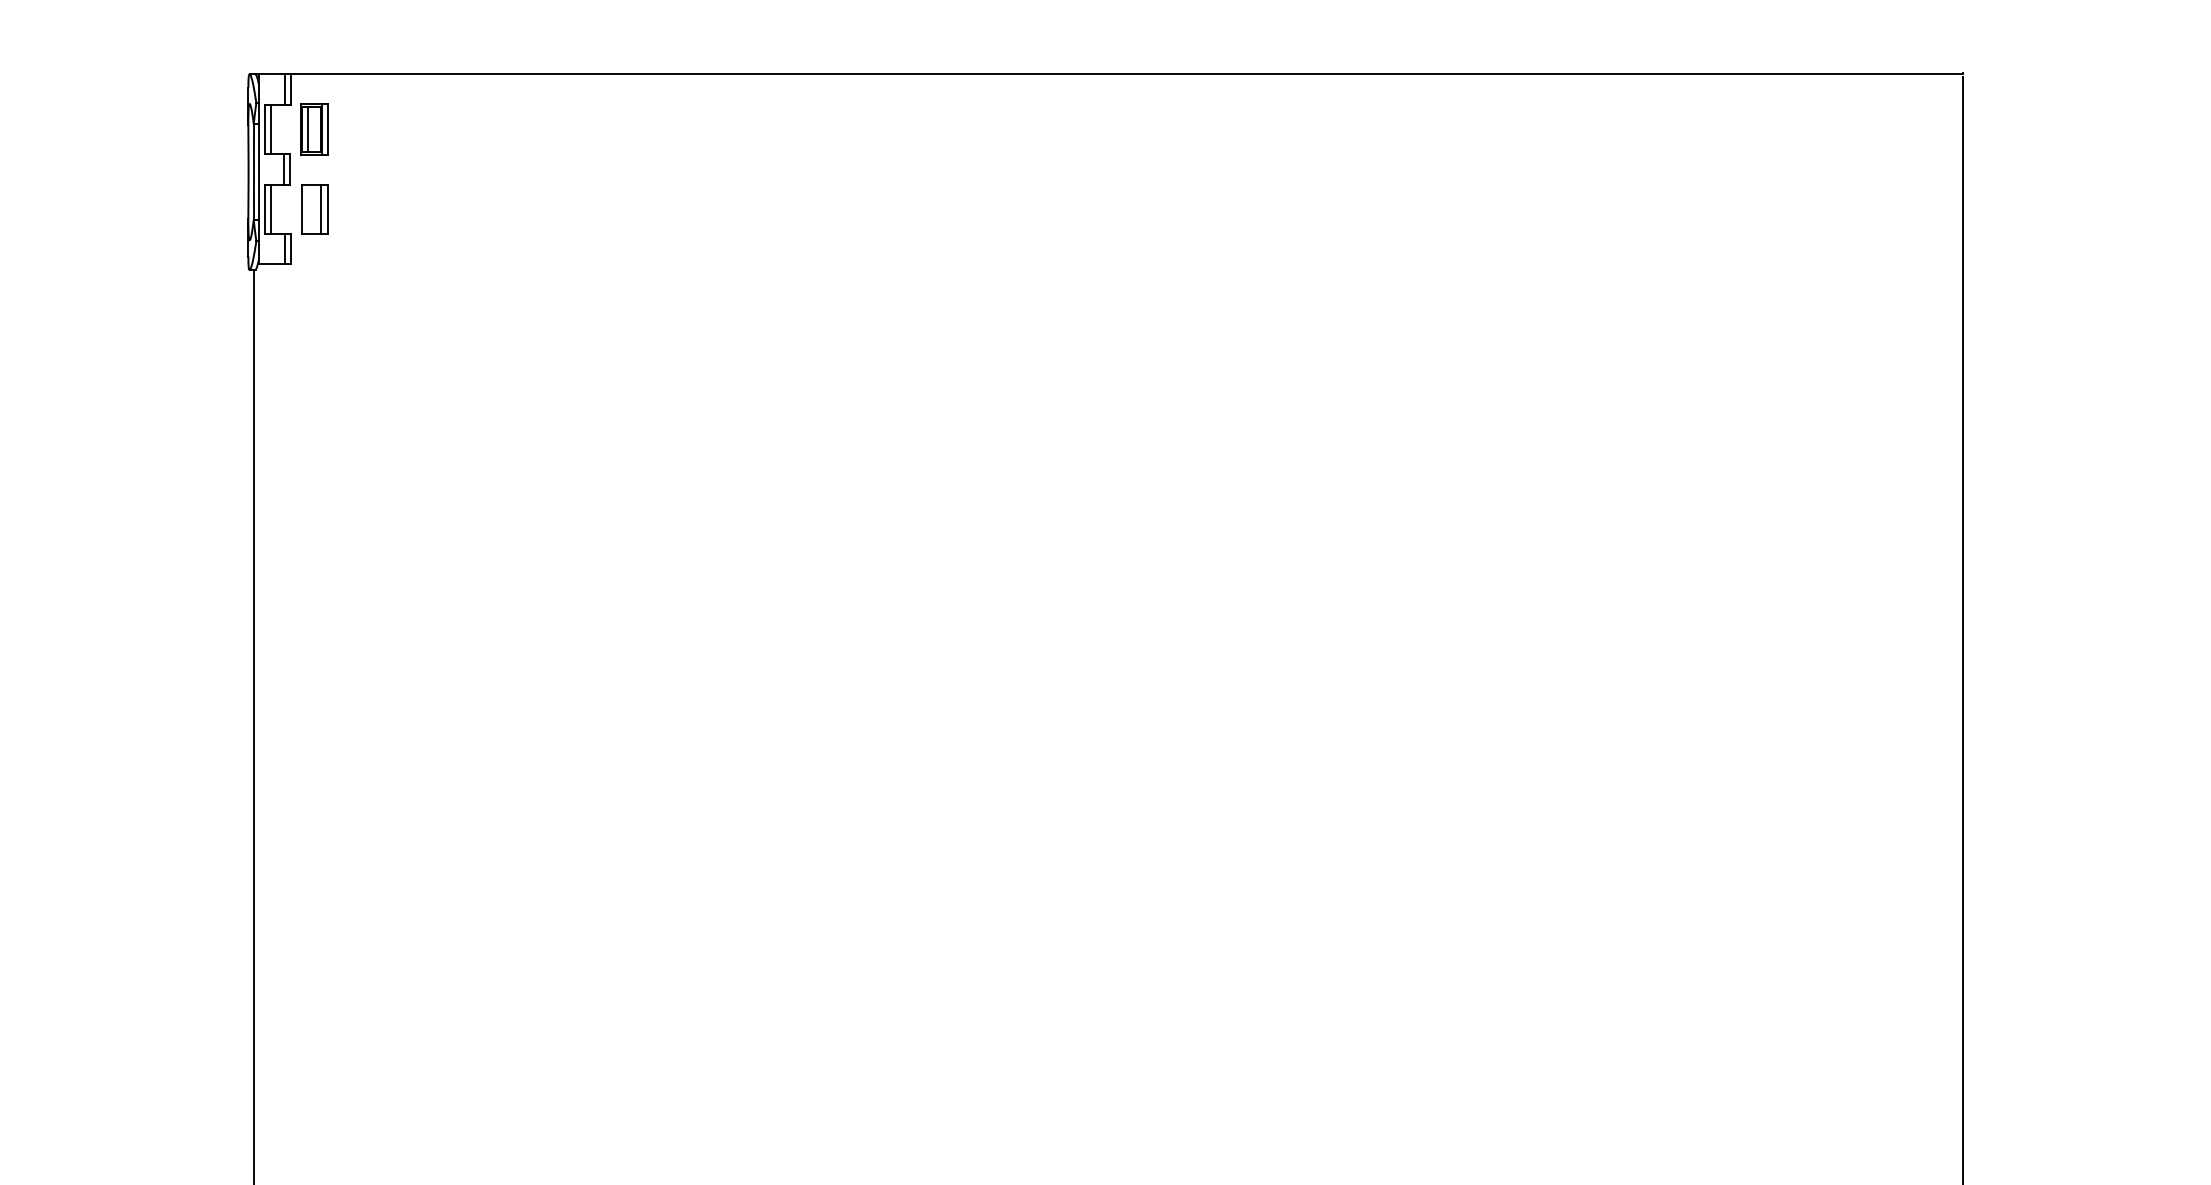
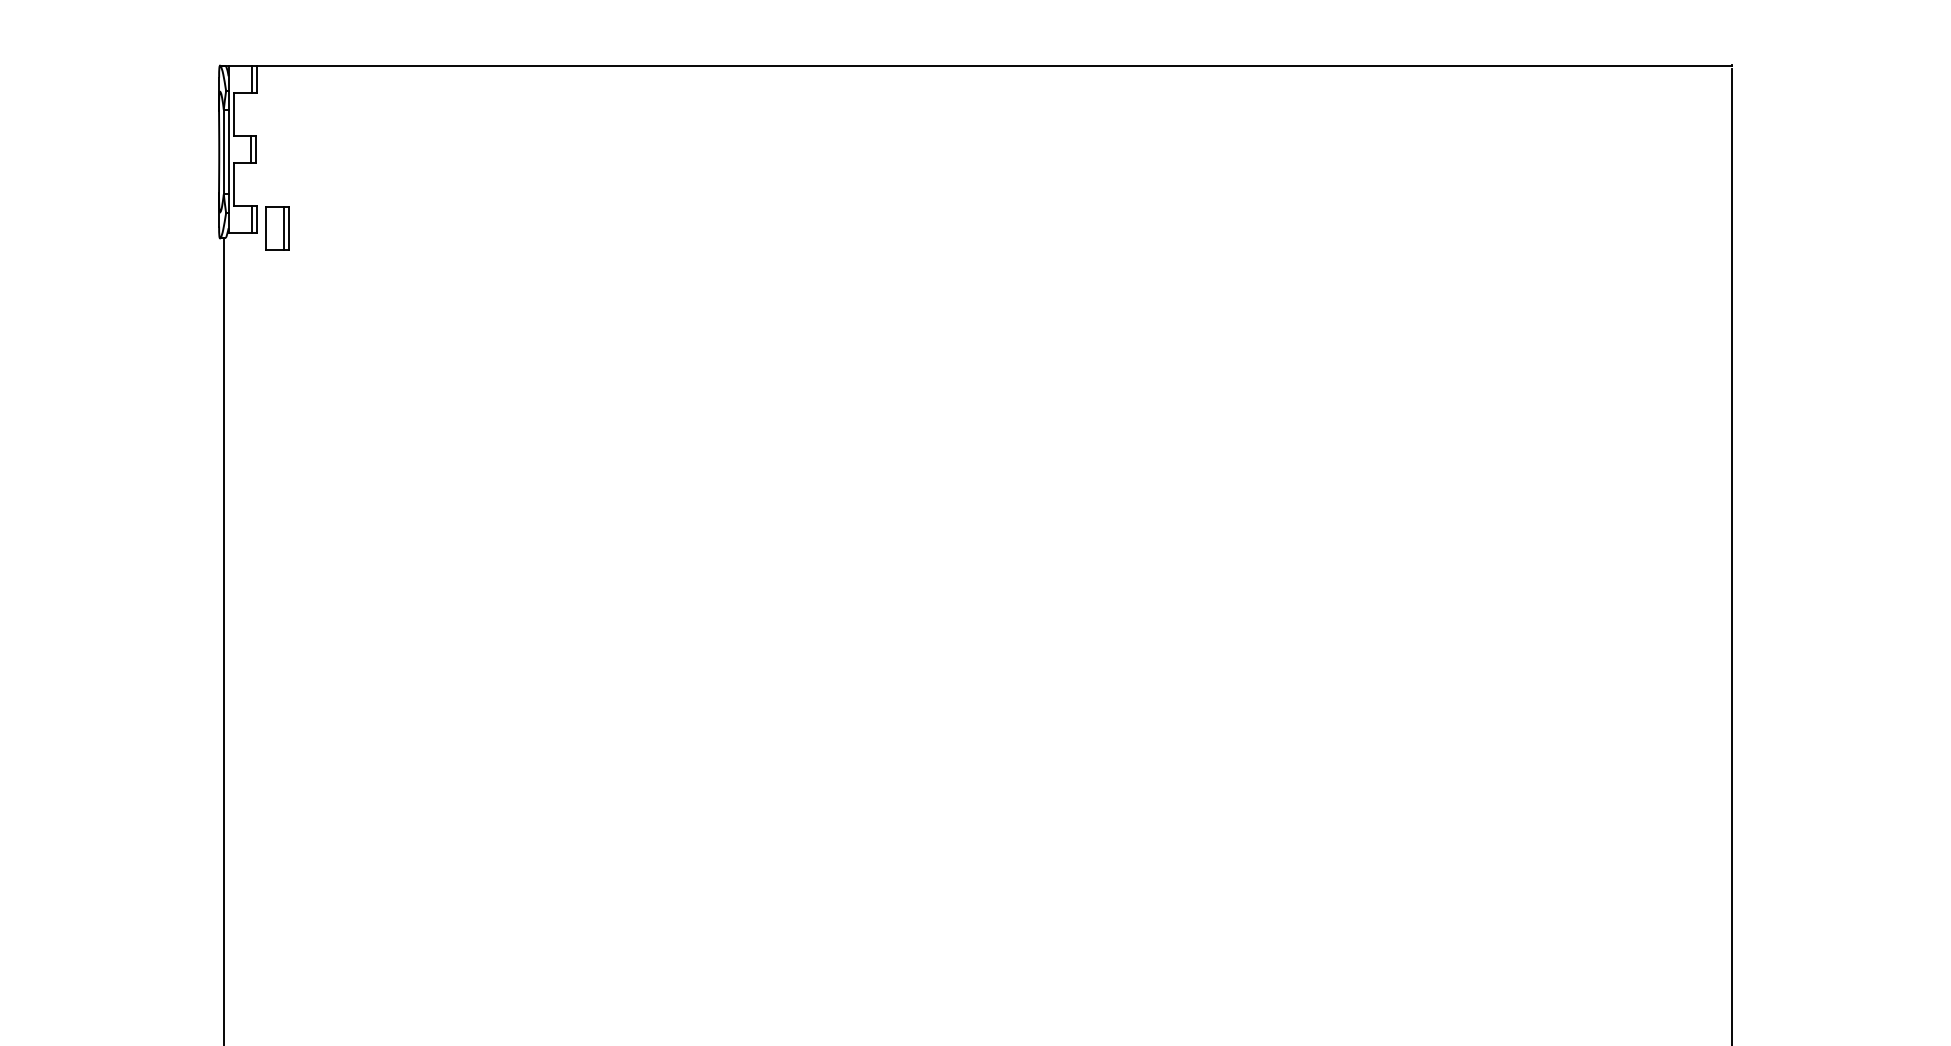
line: (270, 129) -> (238, 114), removed
part: (314, 129) -> (277, 114), removed
line: (270, 208) -> (238, 184), removed
part: (314, 209) -> (277, 229), moved

